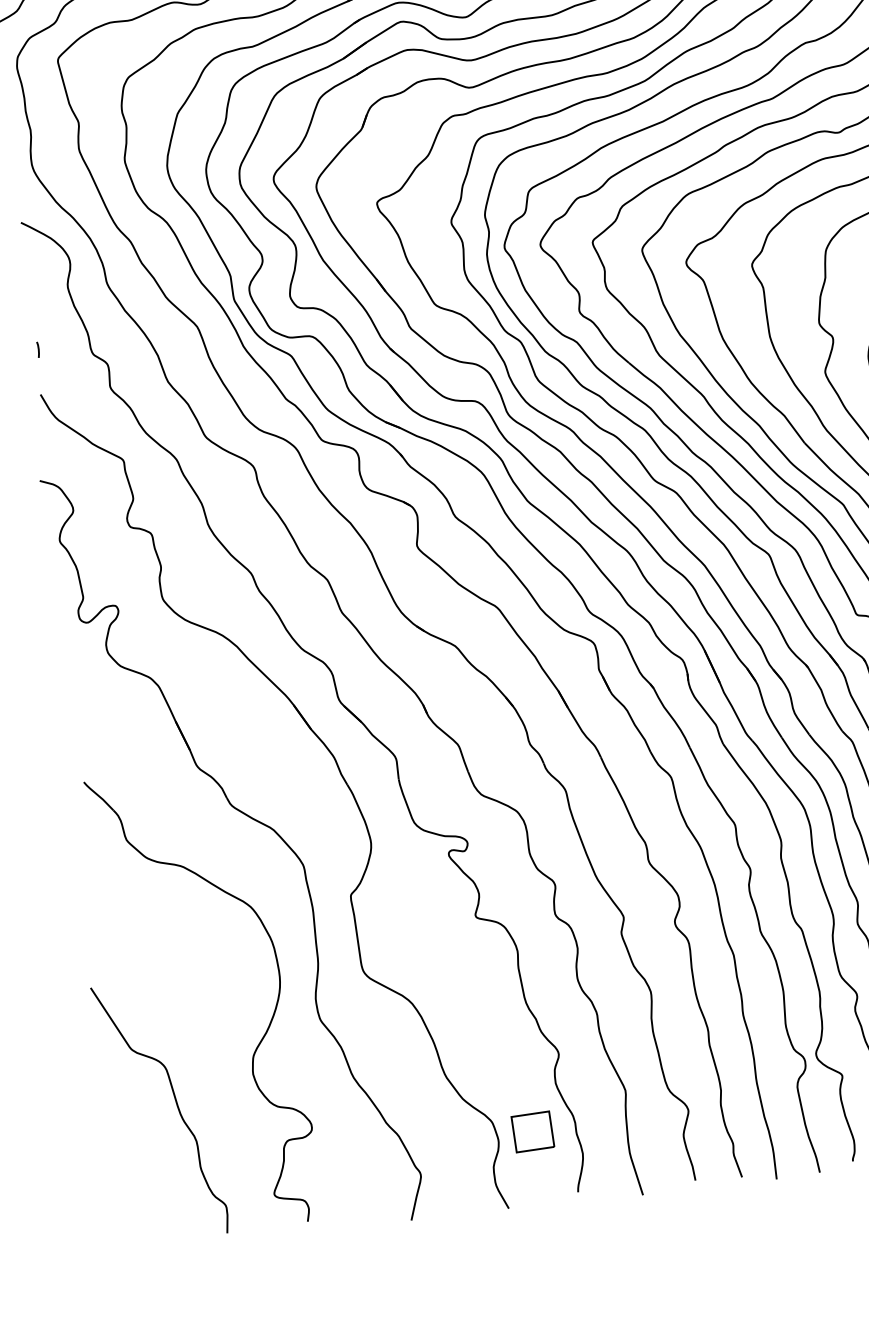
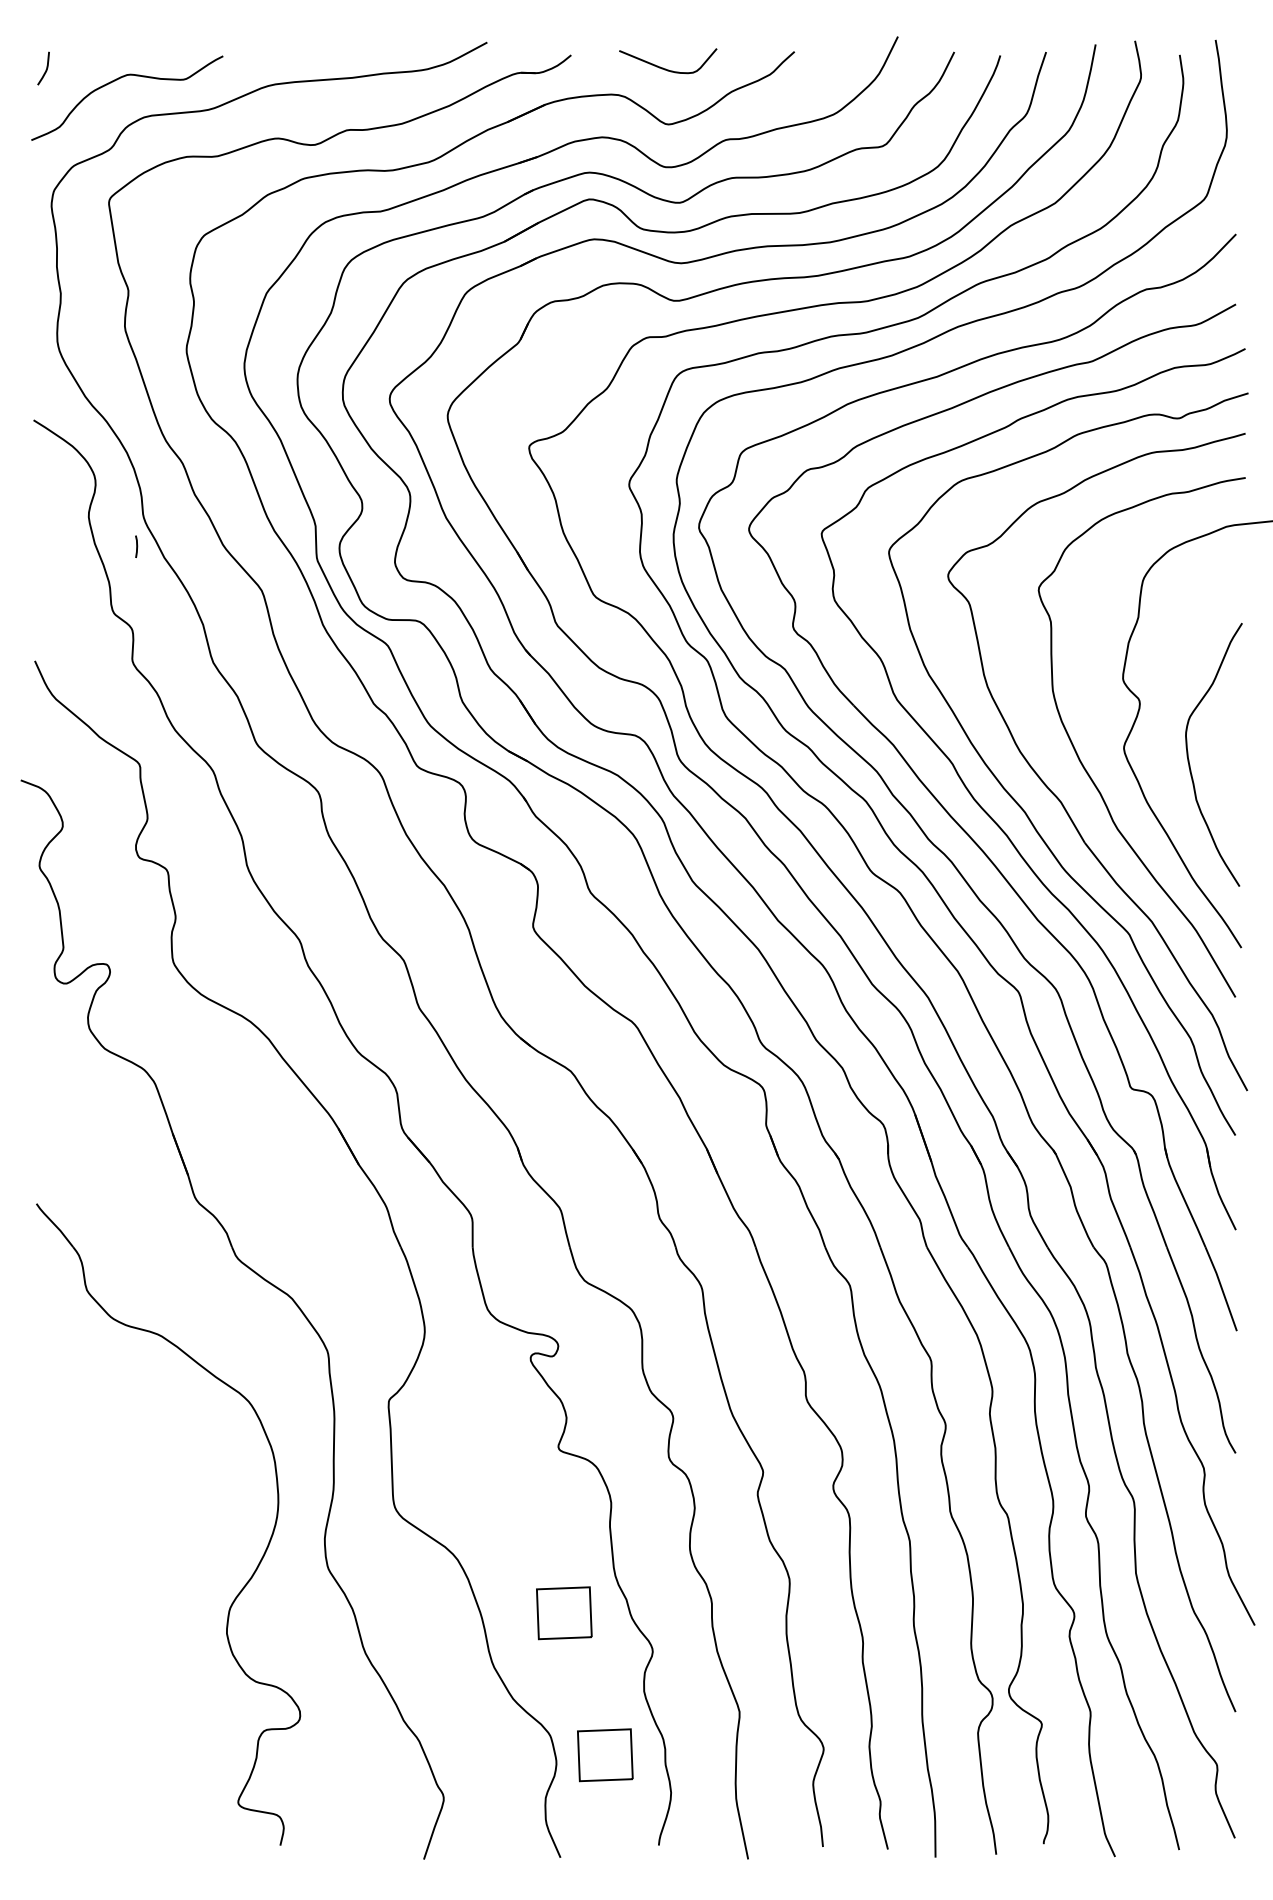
line: (38, 349) -> (136, 546), moved
part: (492, 1033) -> (564, 1613), added
curve: (176, 1106) -> (116, 1666), removed

